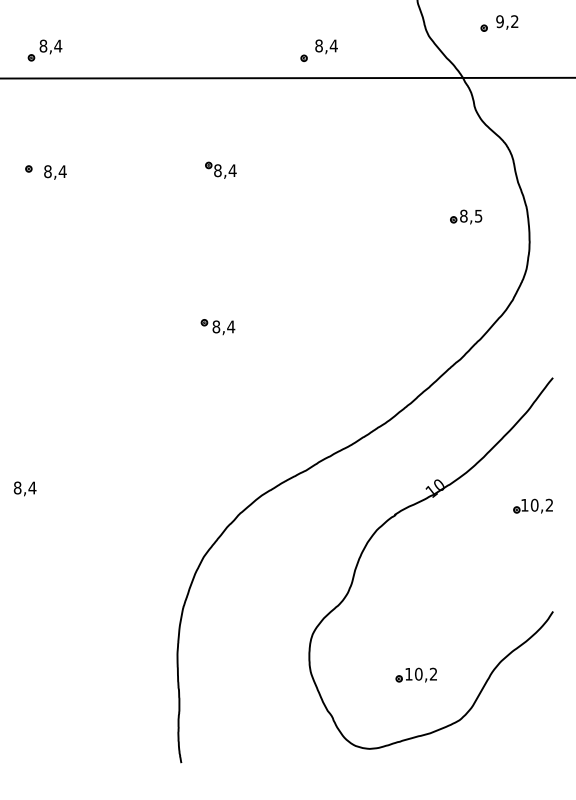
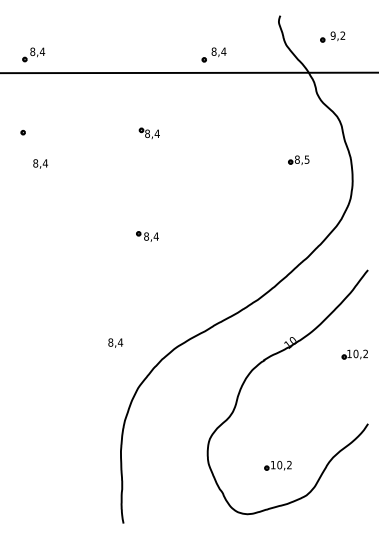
text: (55, 171) -> (40, 163), moved
part: (465, 215) -> (298, 159), moved
text: (24, 487) -> (115, 342), moved

